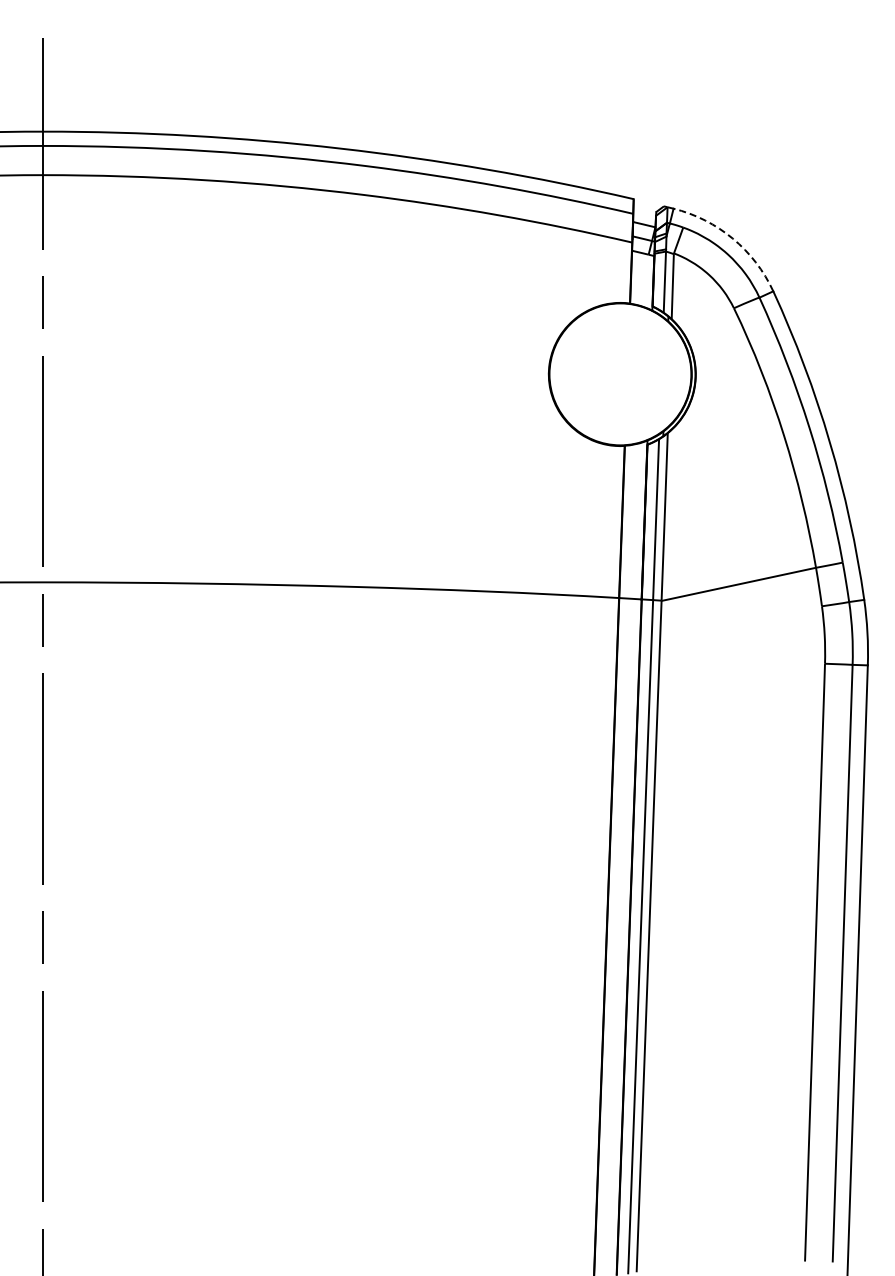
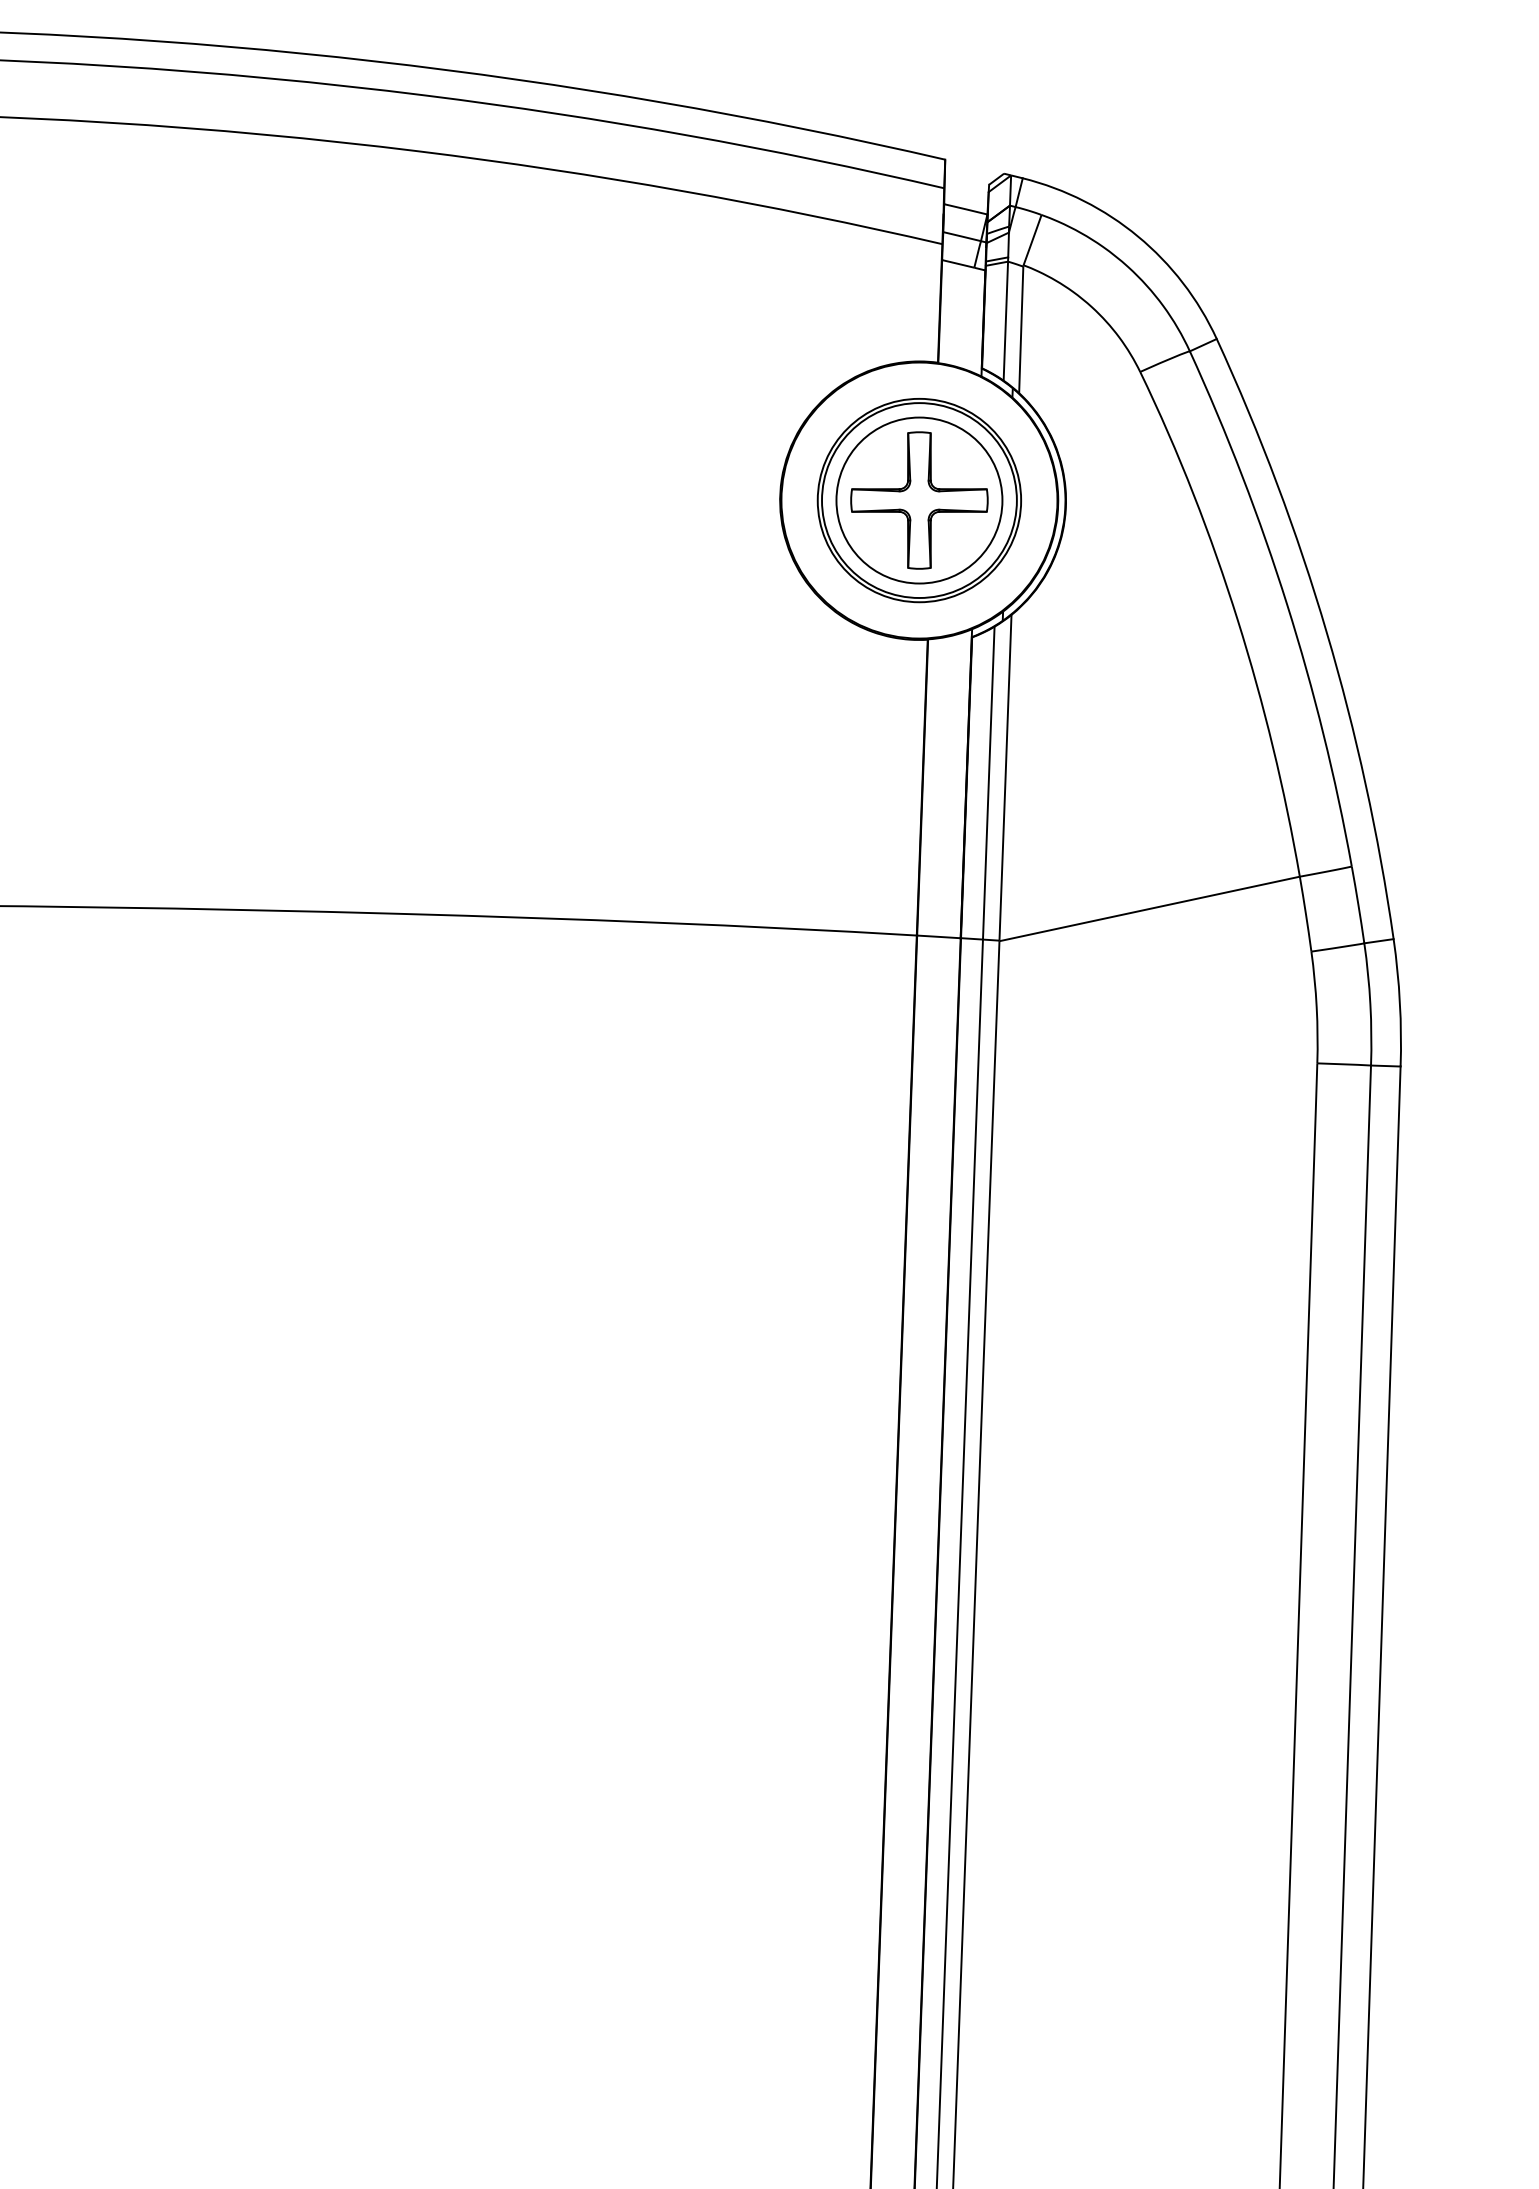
arc: (732, 238) -> (1137, 236), dashed -> solid
part: (620, 374) -> (919, 500), added

